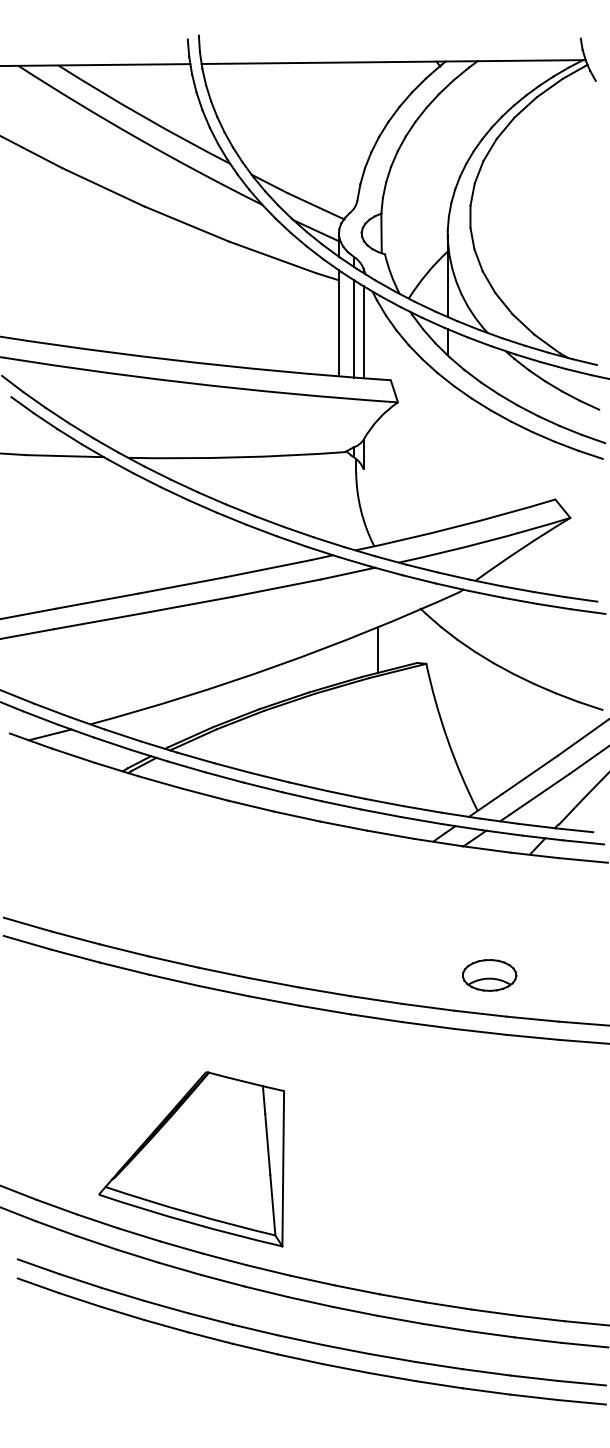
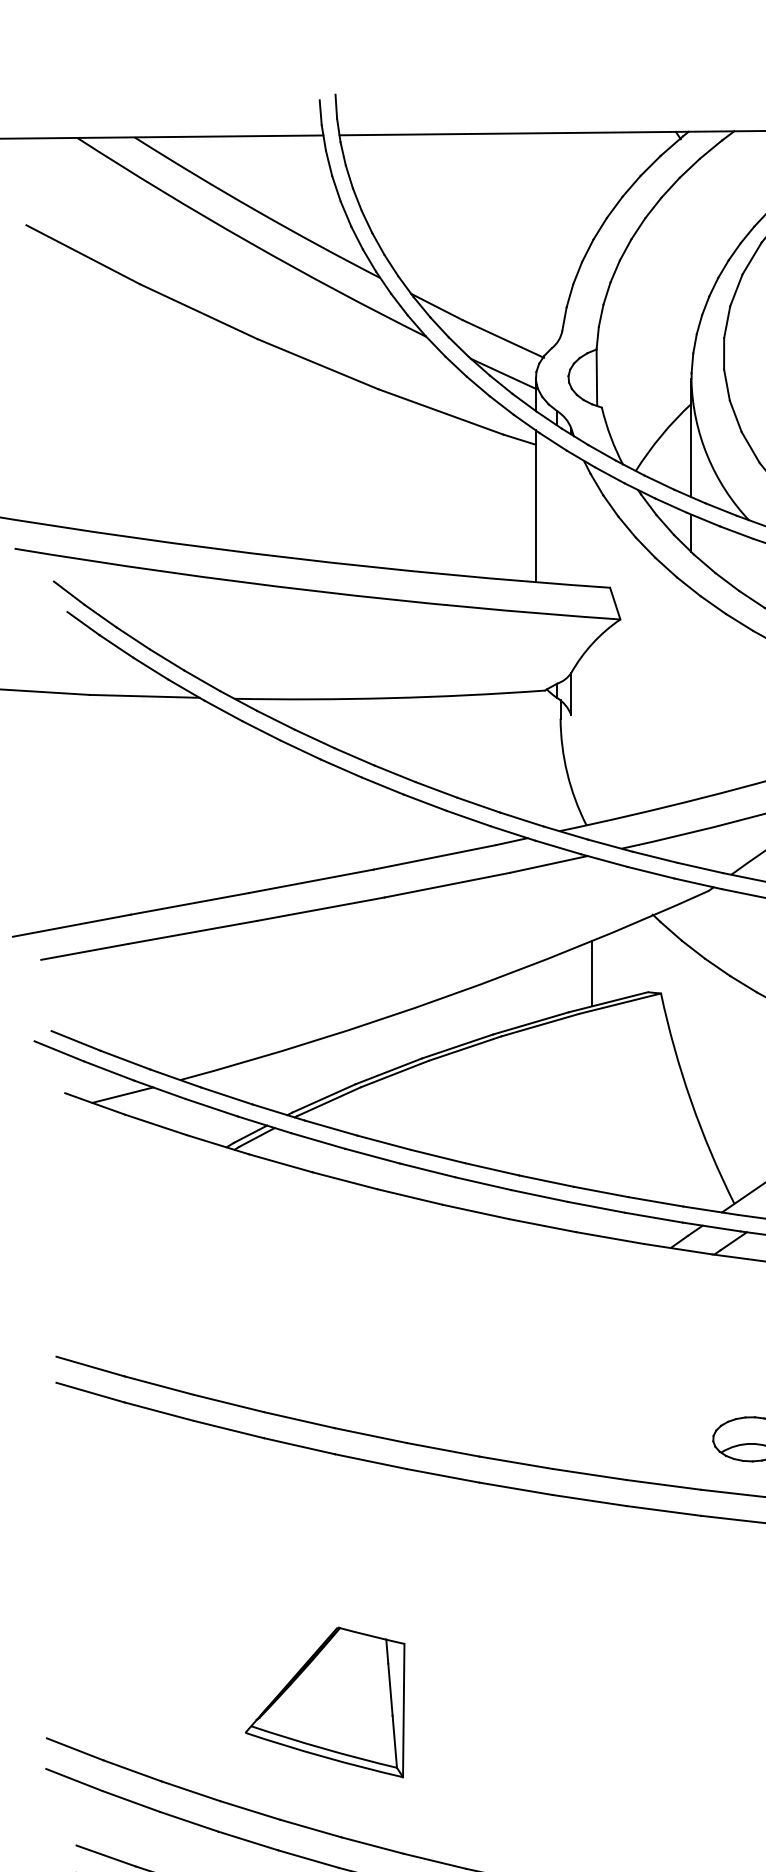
line: (353, 328) -> (556, 513), removed
line: (363, 332) -> (571, 519), removed
part: (191, 1159) -> (324, 1702), size x0.6

